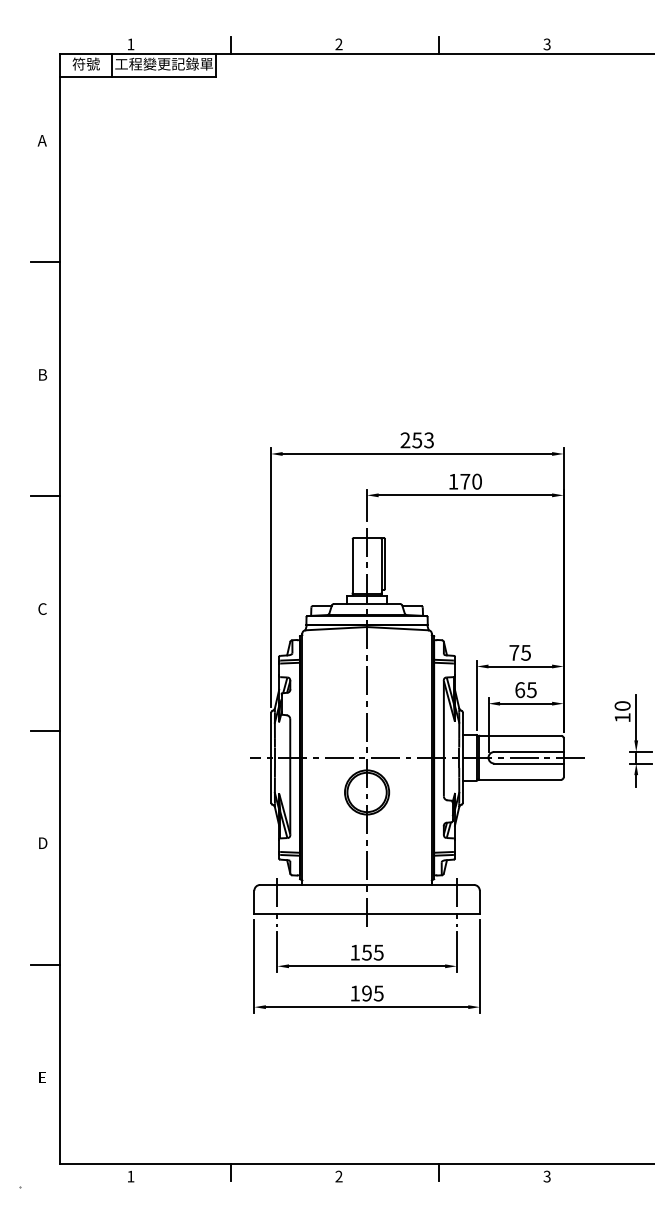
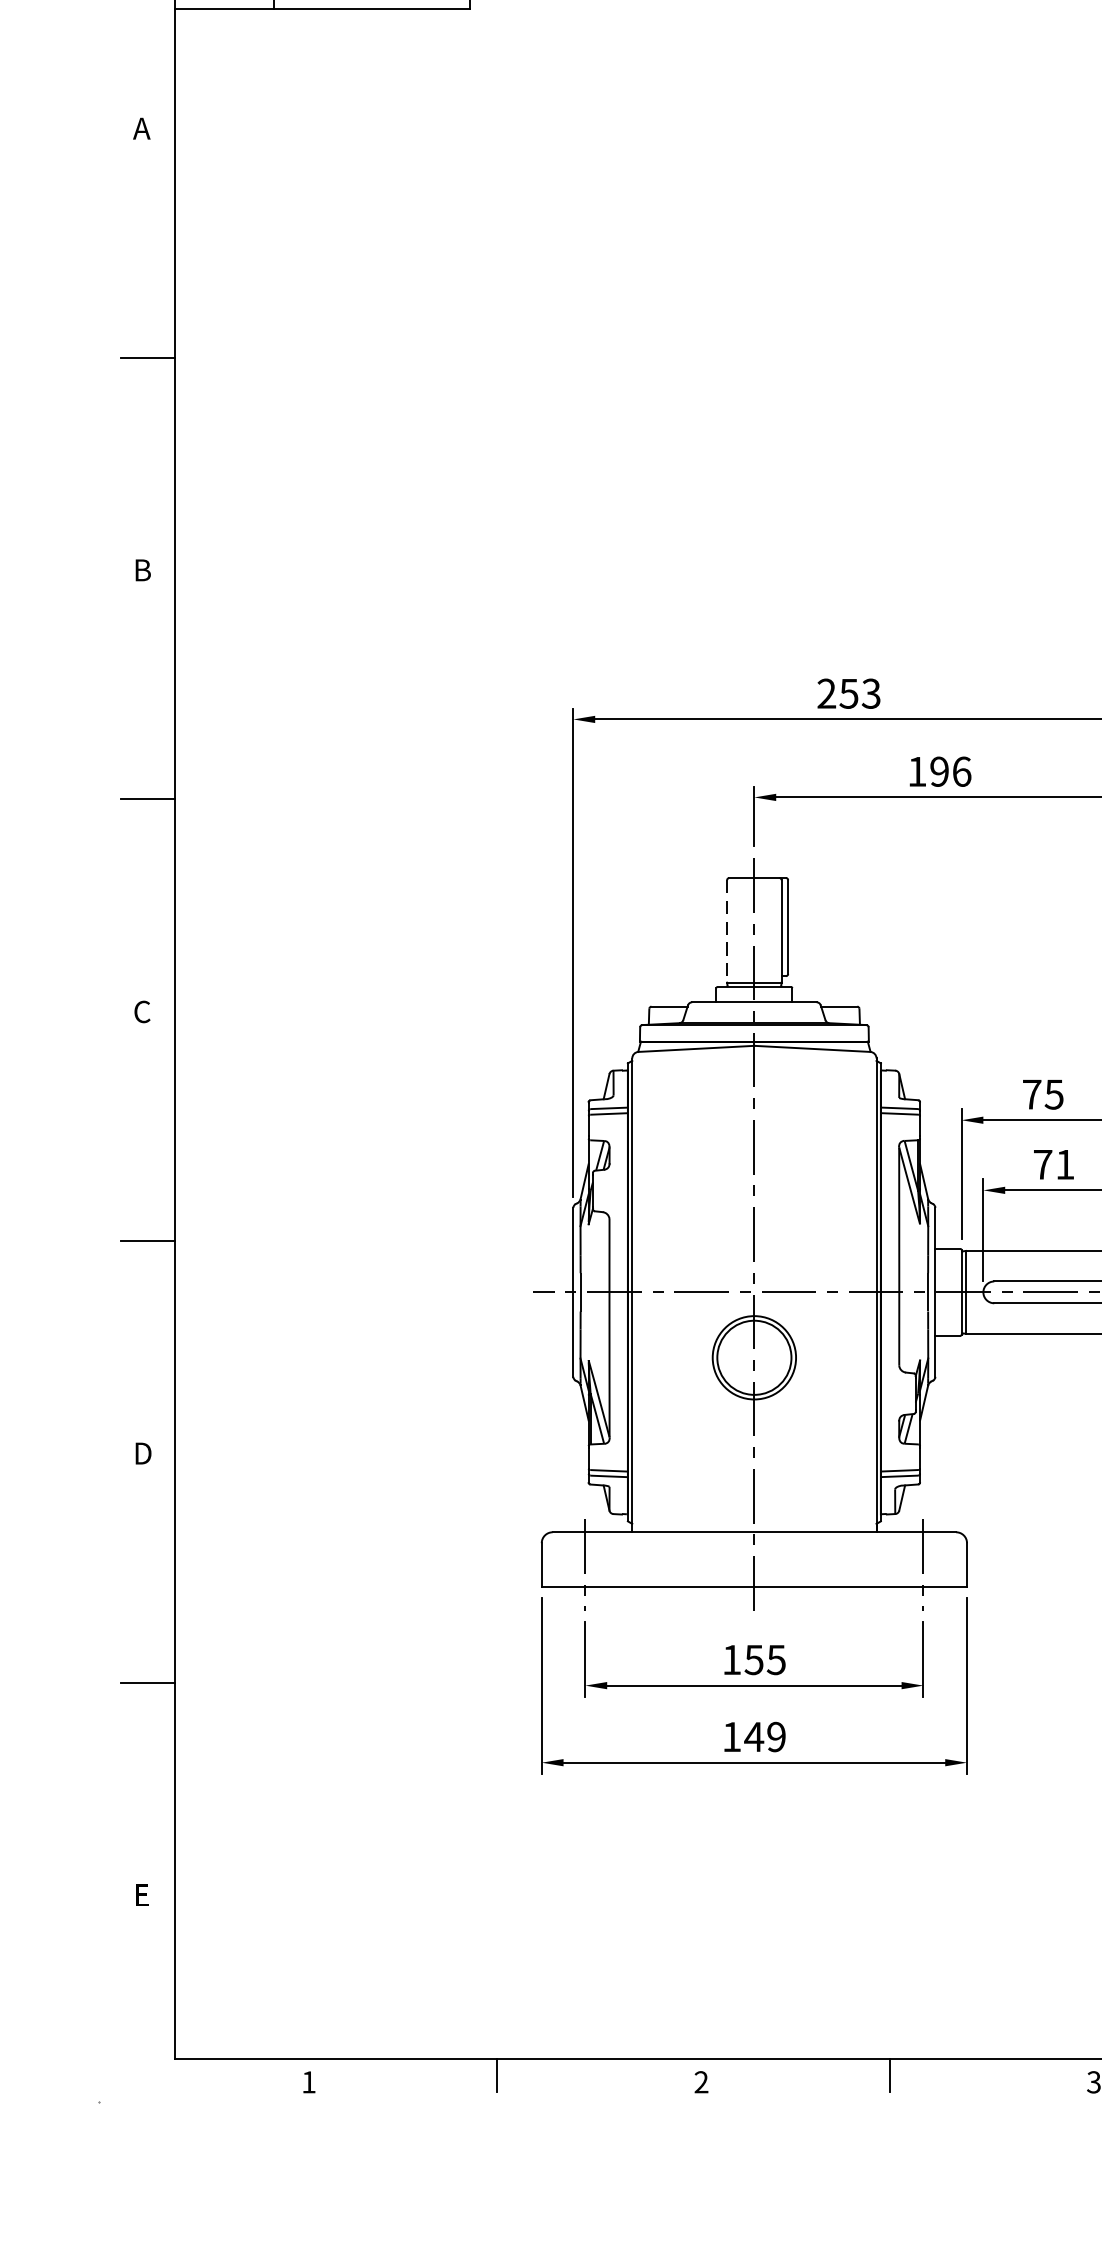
text: (471, 481) -> (951, 771), 170 -> 196
line: (352, 566) -> (726, 931), solid -> dashed
text: (525, 690) -> (1053, 1165), 65 -> 71
text: (372, 993) -> (764, 1736), 195 -> 149

